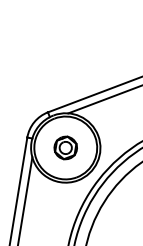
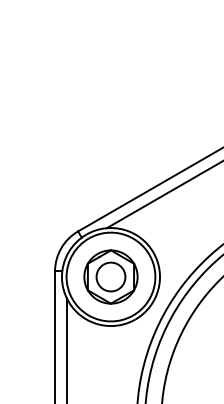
part: (65, 147) -> (110, 276), size x1.67

